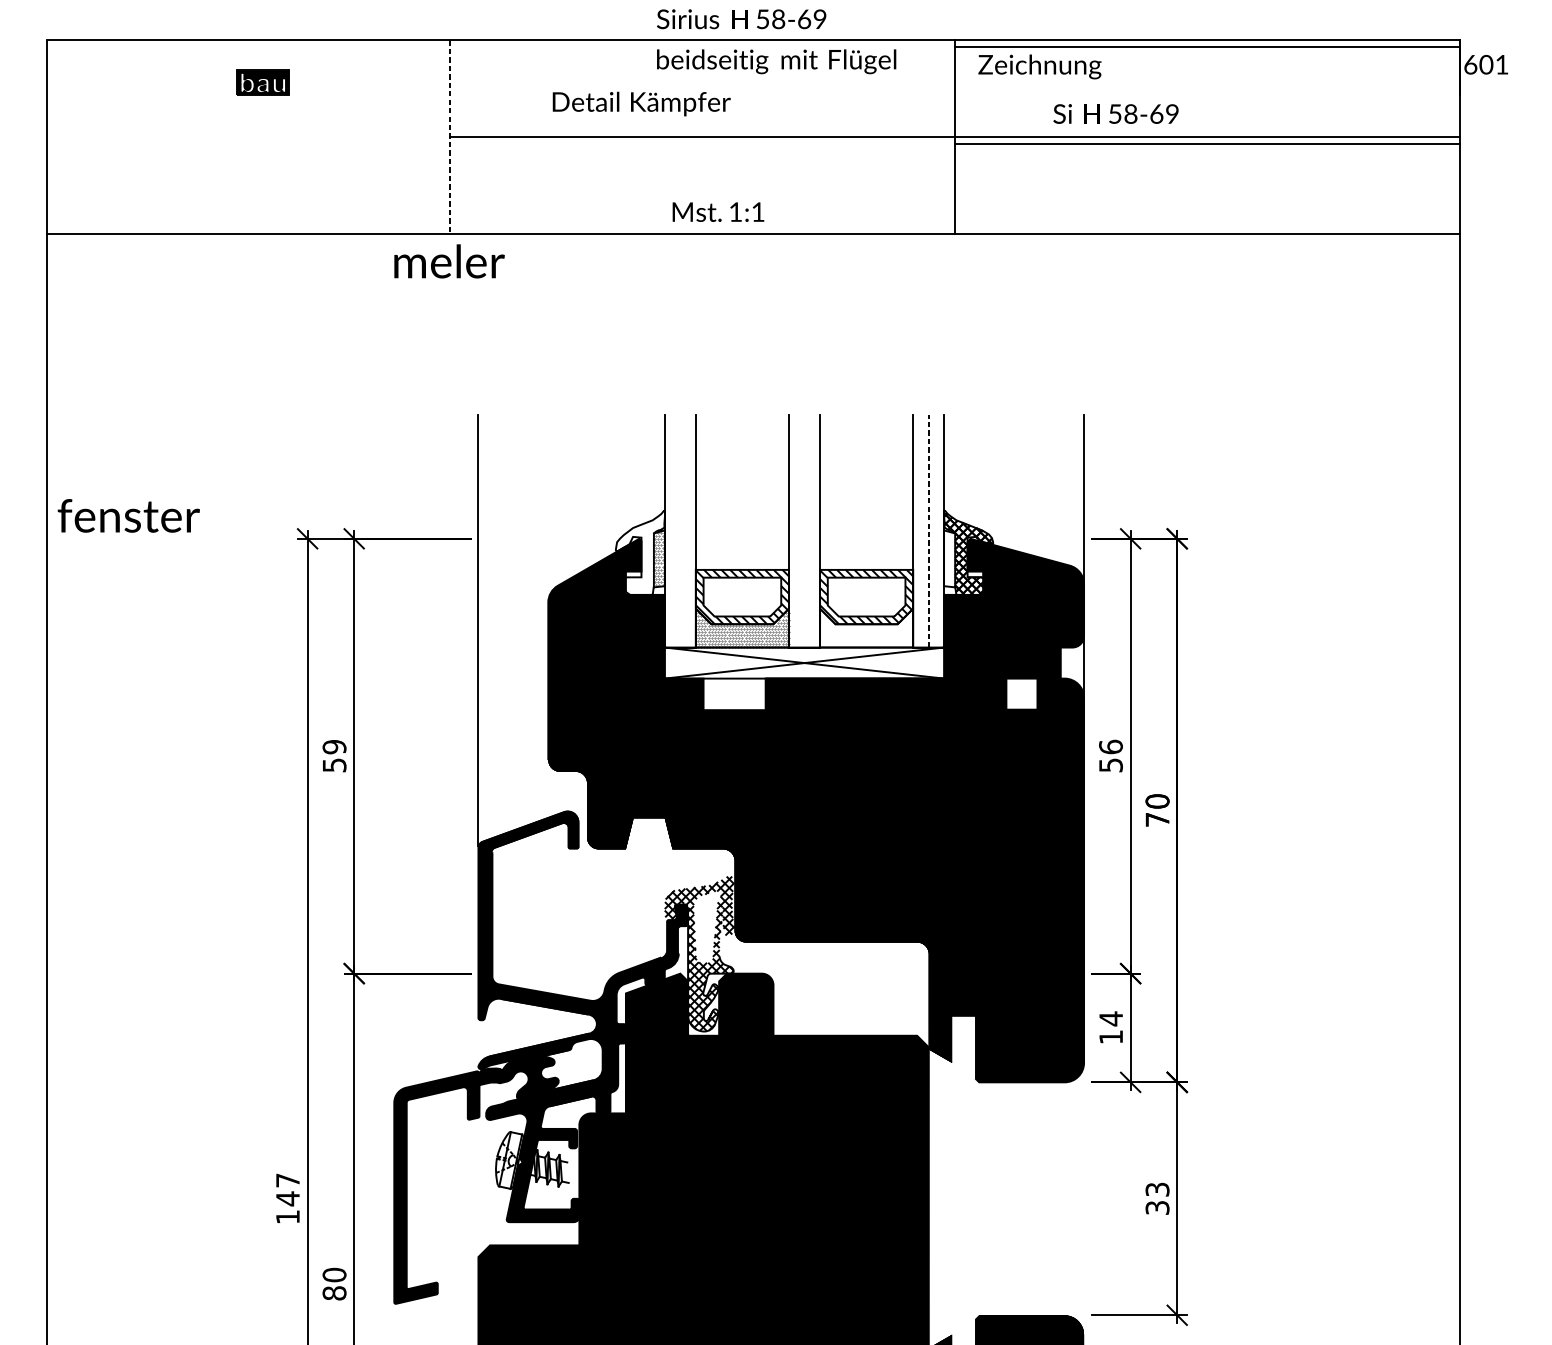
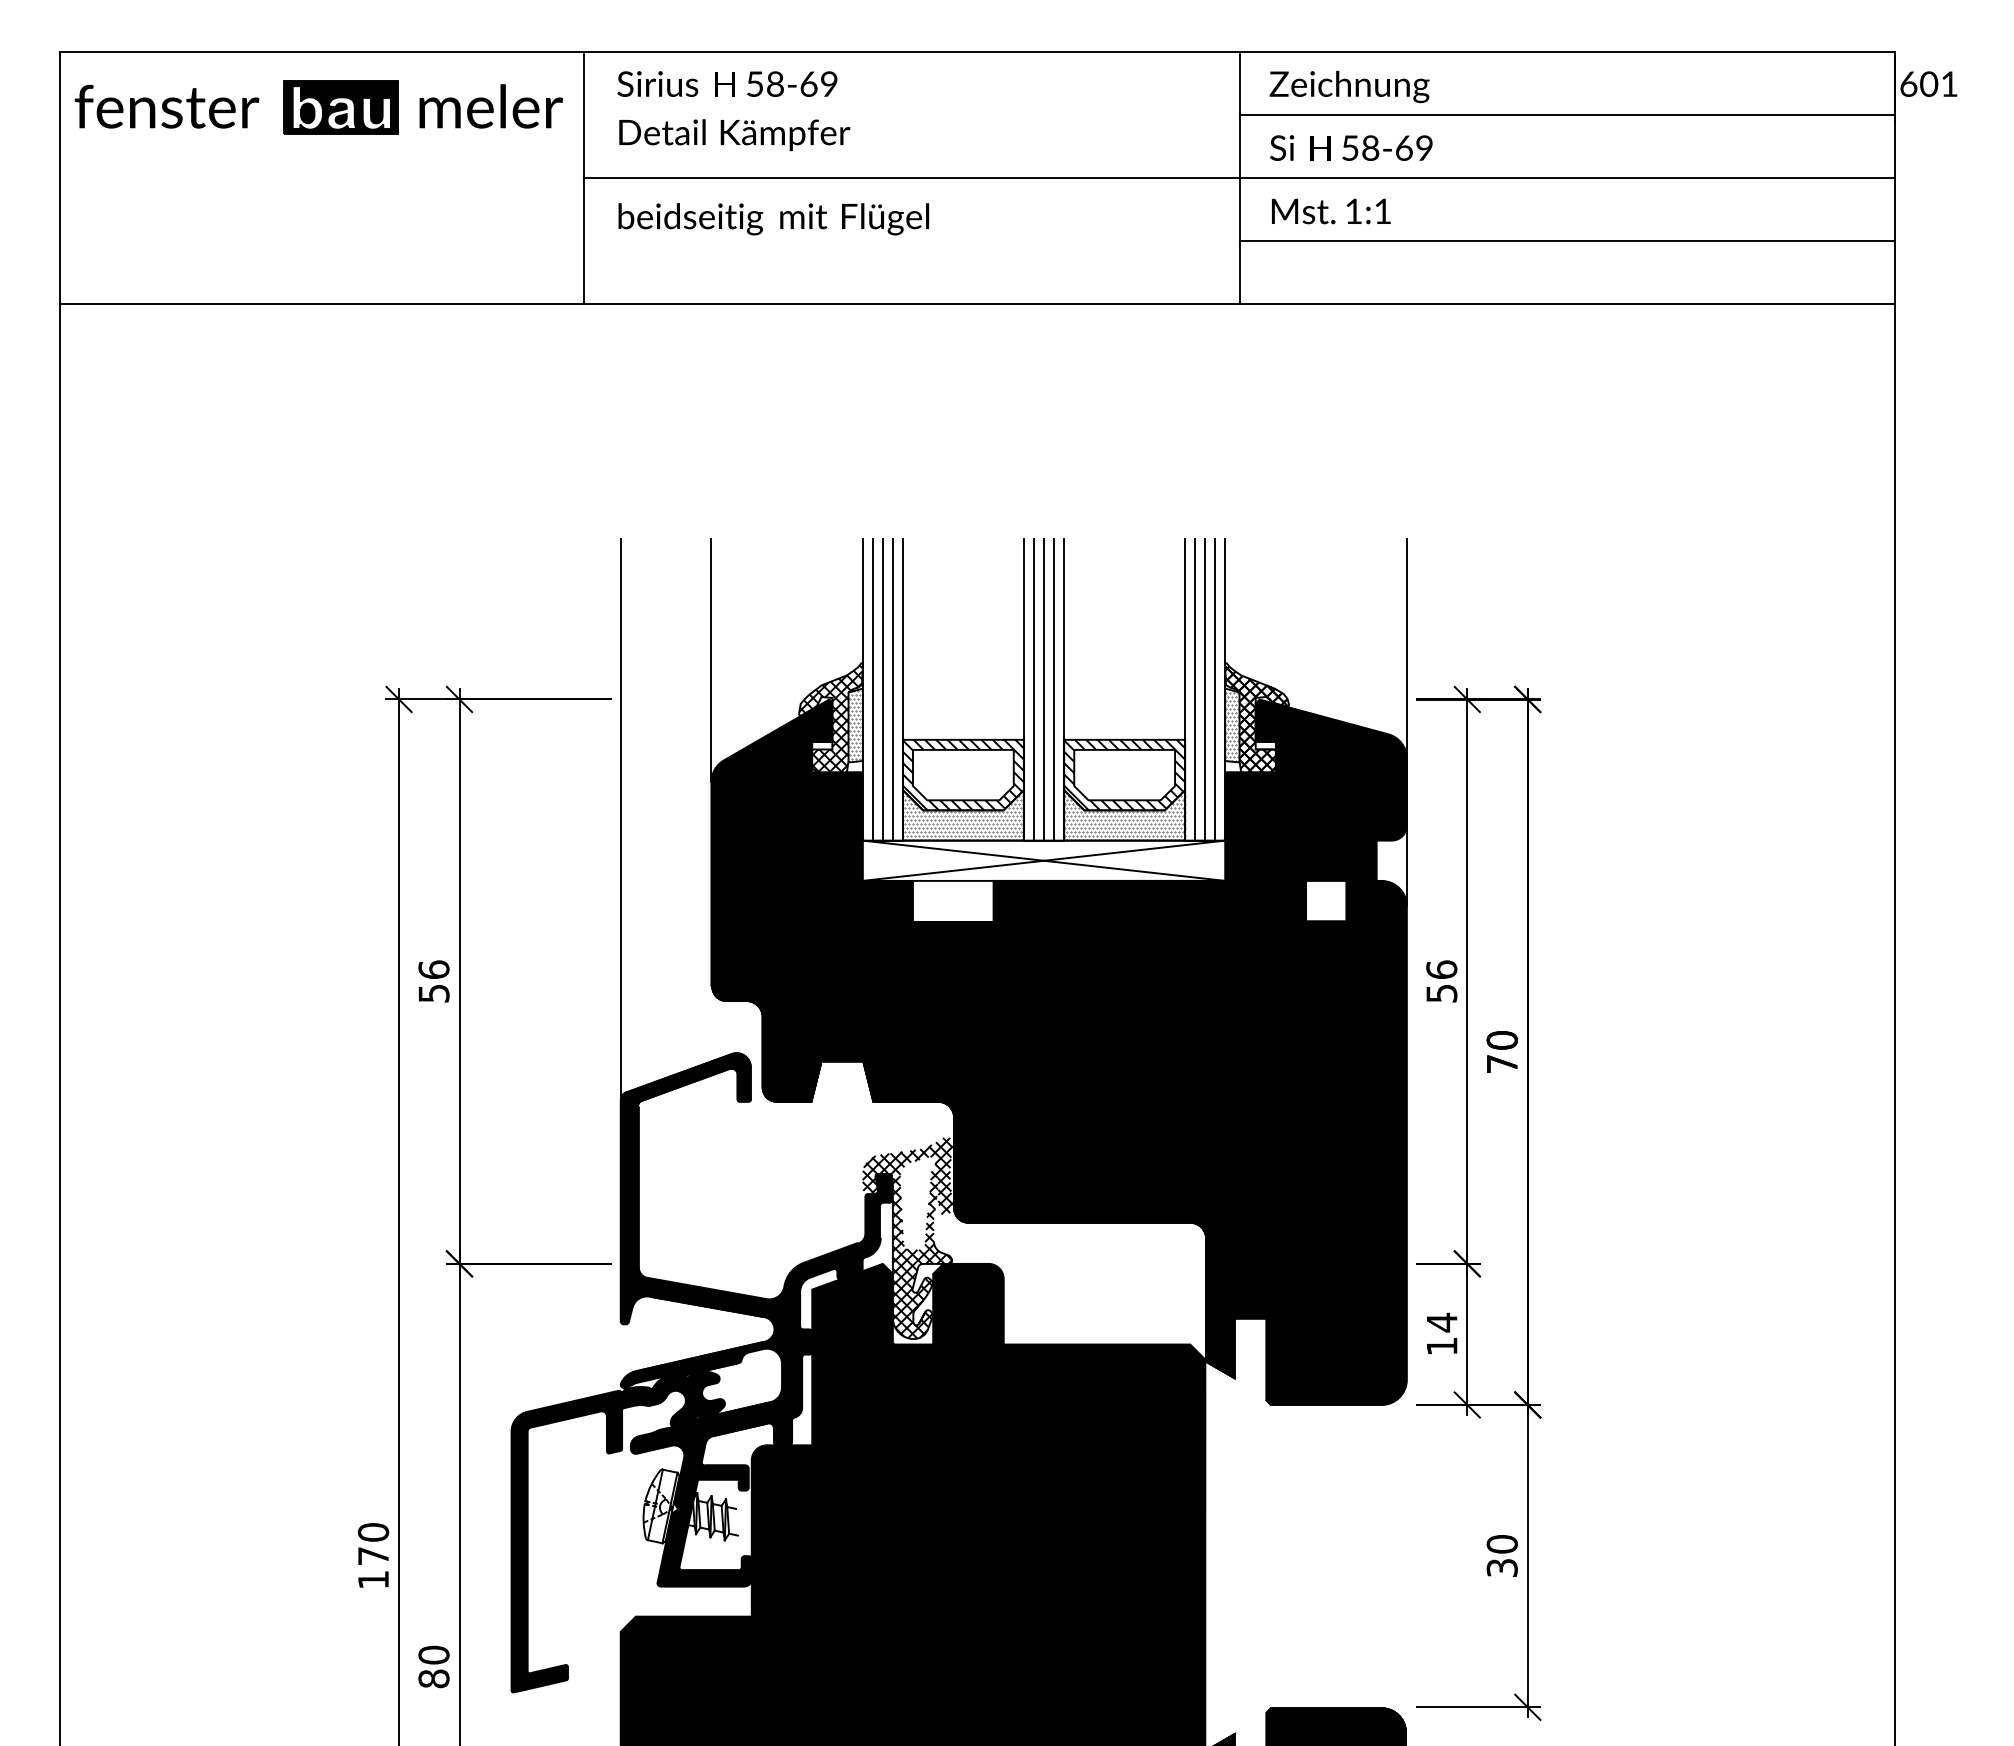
text: (741, 18) -> (727, 83), moved
line: (1207, 47) -> (1566, 115), moved
text: (776, 61) -> (773, 219), moved
part: (262, 82) -> (340, 107), size x1.67
text: (641, 104) -> (734, 135), moved
text: (1116, 113) -> (1351, 147), moved
line: (449, 137) -> (583, 178), dashed -> solid
line: (1207, 144) -> (1566, 241), moved
text: (718, 212) -> (1331, 211), moved
text: (448, 261) -> (490, 106), moved
line: (548, 508) -> (711, 660), added
text: (128, 515) -> (166, 106), moved
line: (672, 531) -> (872, 689), added
line: (680, 531) -> (882, 689), added
line: (687, 531) -> (892, 689), added
line: (796, 531) -> (1033, 689), added
line: (804, 531) -> (1044, 689), added
line: (812, 531) -> (1054, 689), added
line: (921, 531) -> (1195, 689), added
line: (928, 531) -> (1205, 689), dashed -> solid
line: (936, 531) -> (1215, 689), added
hatch: (640, 553) -> (830, 718), added
hatch: (949, 559) -> (1232, 726), added
hatch: (866, 630) -> (1124, 818), added
text: (334, 746) -> (433, 969), 59 -> 56
text: (287, 1189) -> (373, 1544), 147 -> 170
text: (1156, 1189) -> (1501, 1544), 33 -> 30

